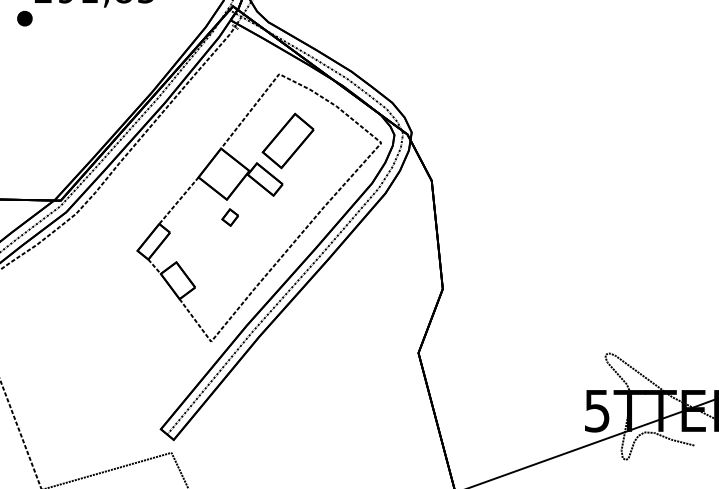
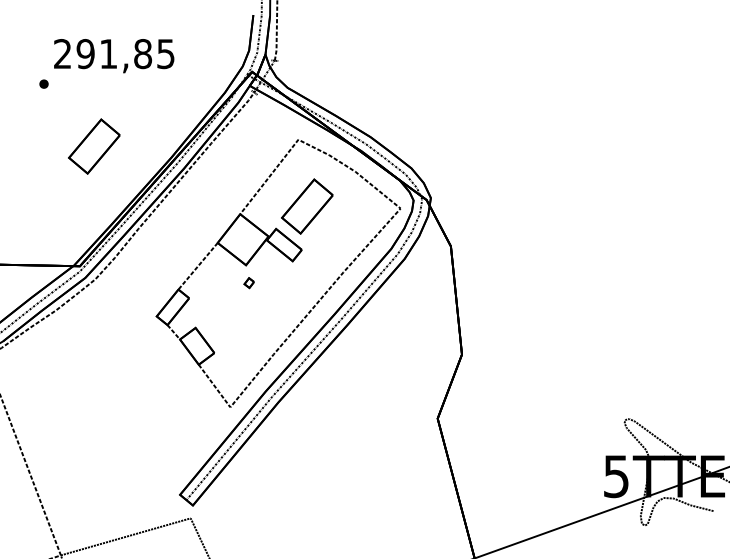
part: (24, 17) -> (43, 83), size x0.6
part: (75, 80) -> (94, 146), added
part: (229, 216) -> (248, 282), size x0.6

